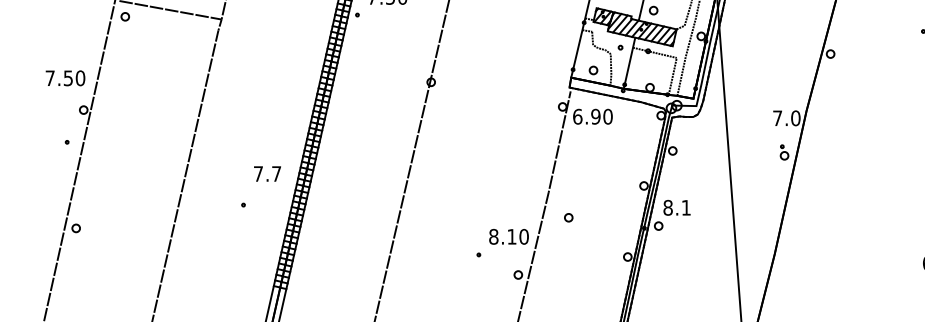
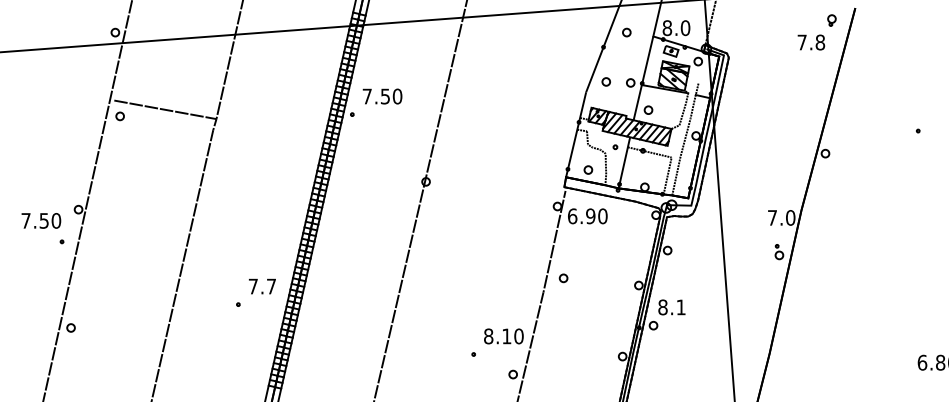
text: (65, 77) -> (41, 220), moved
text: (267, 173) -> (262, 286), moved
part: (568, 217) -> (563, 278), moved

